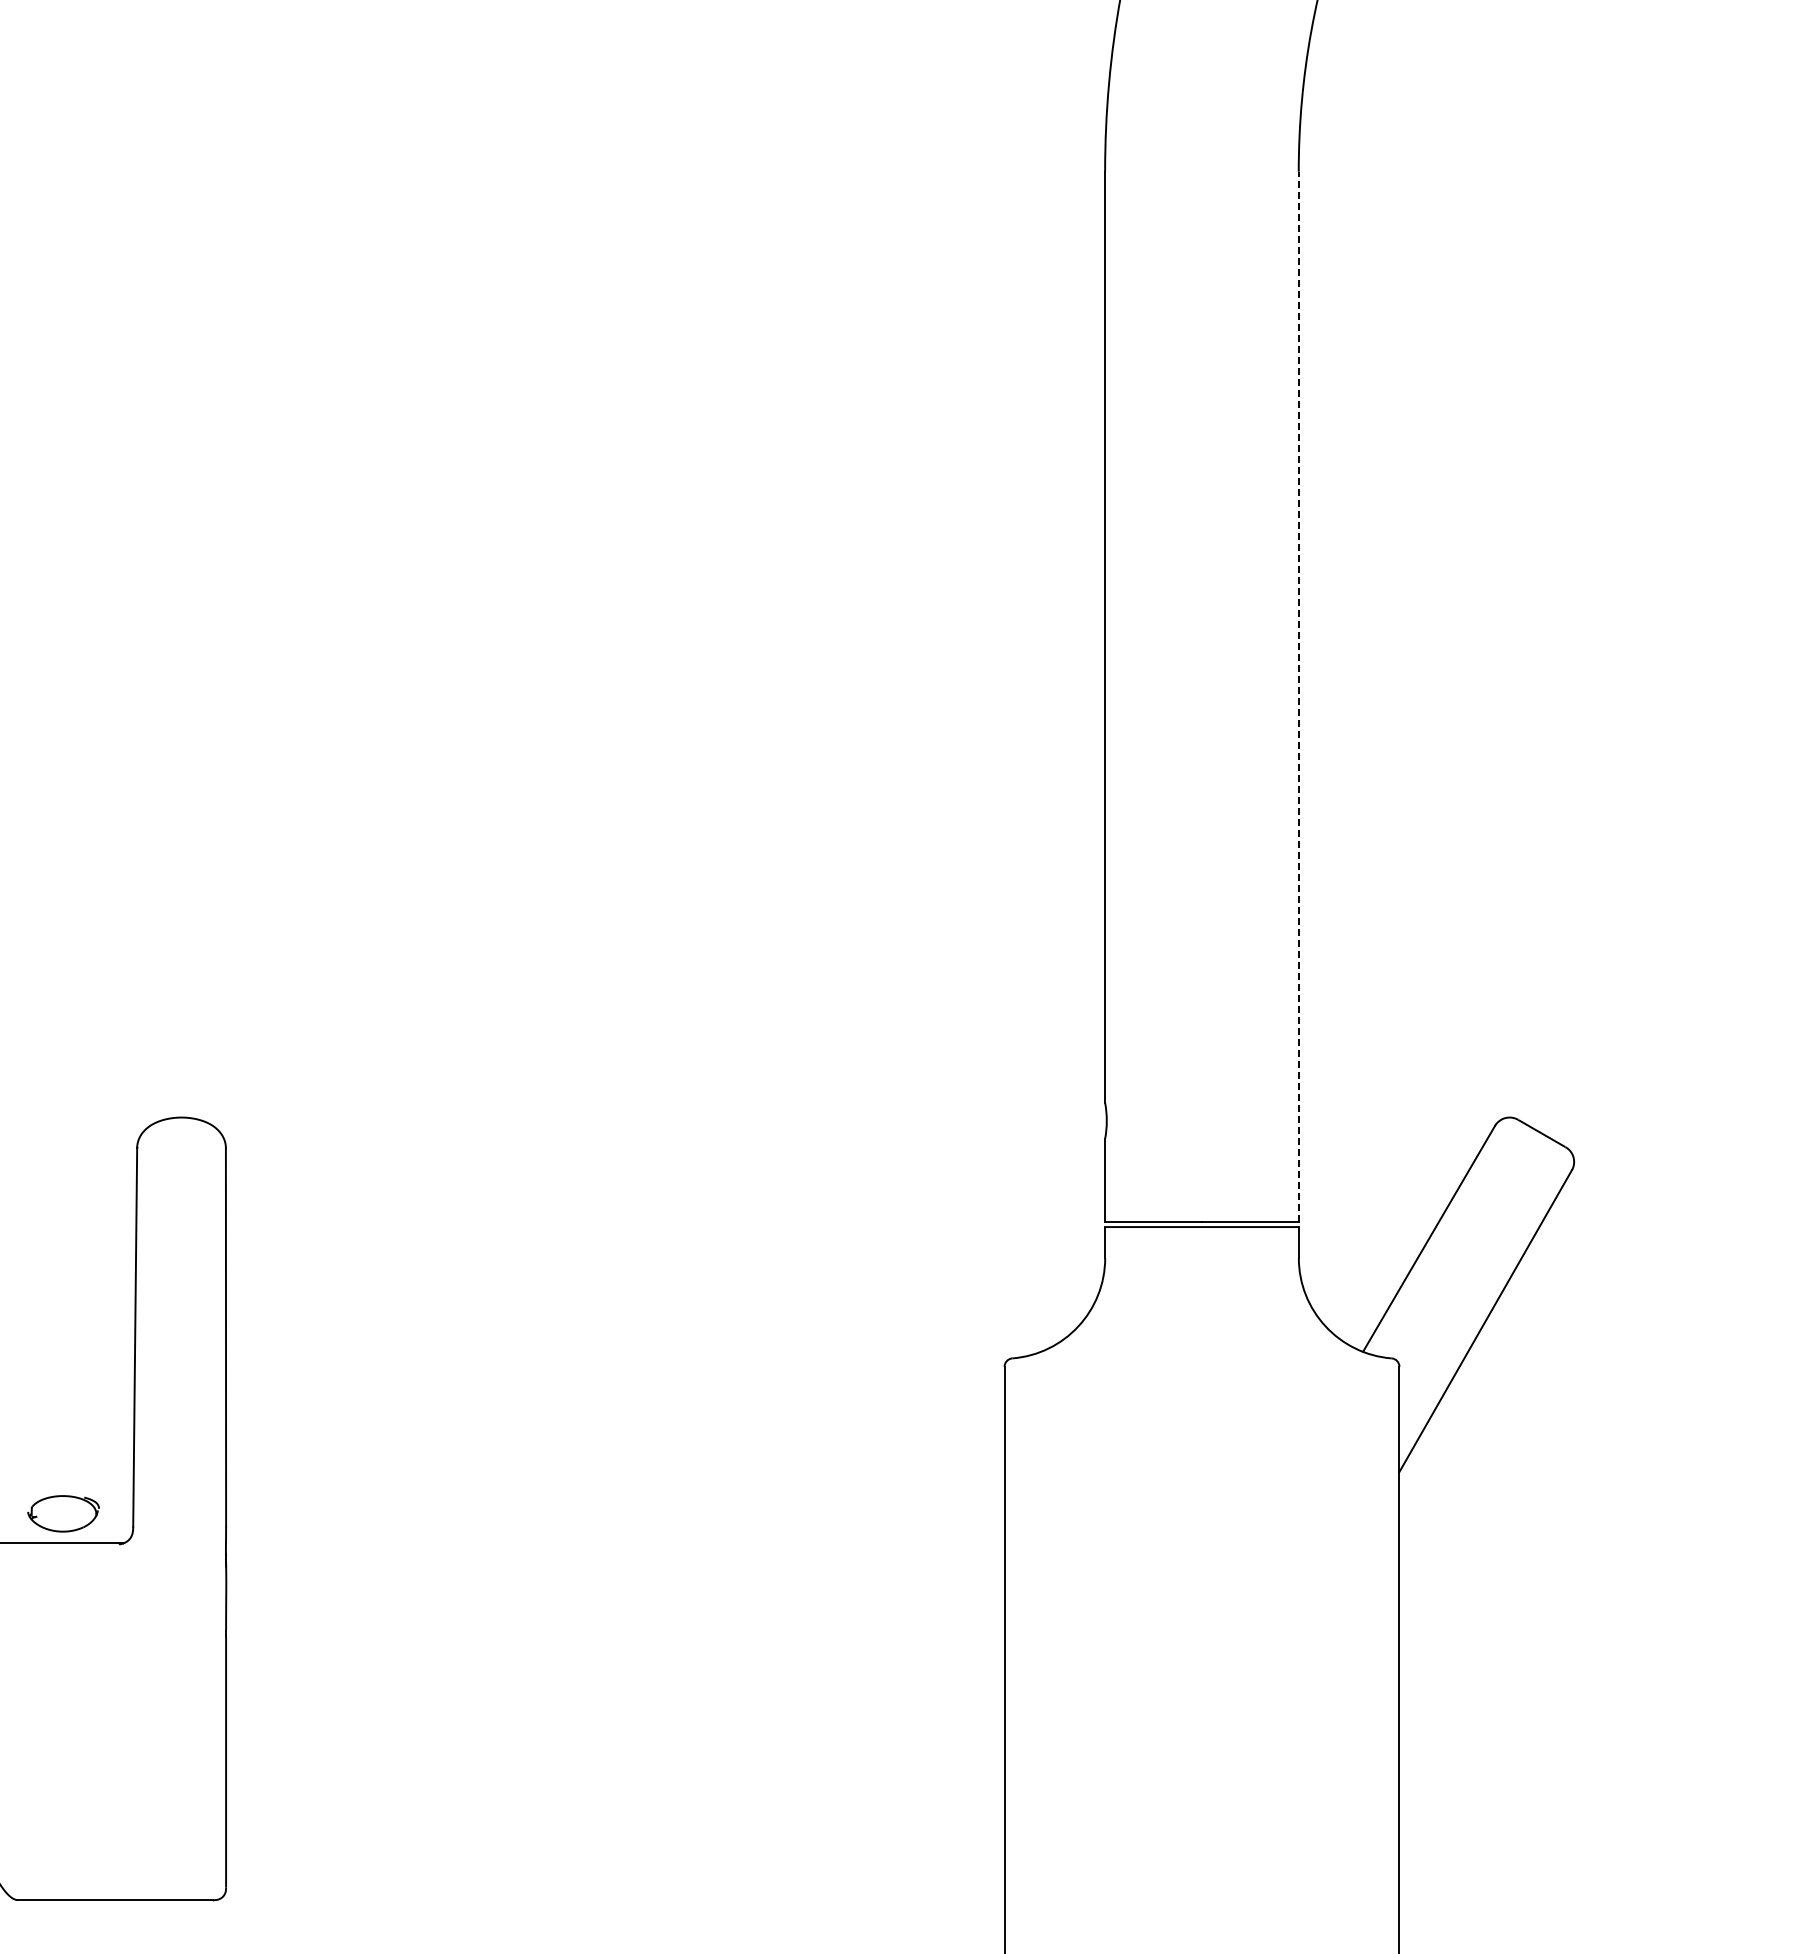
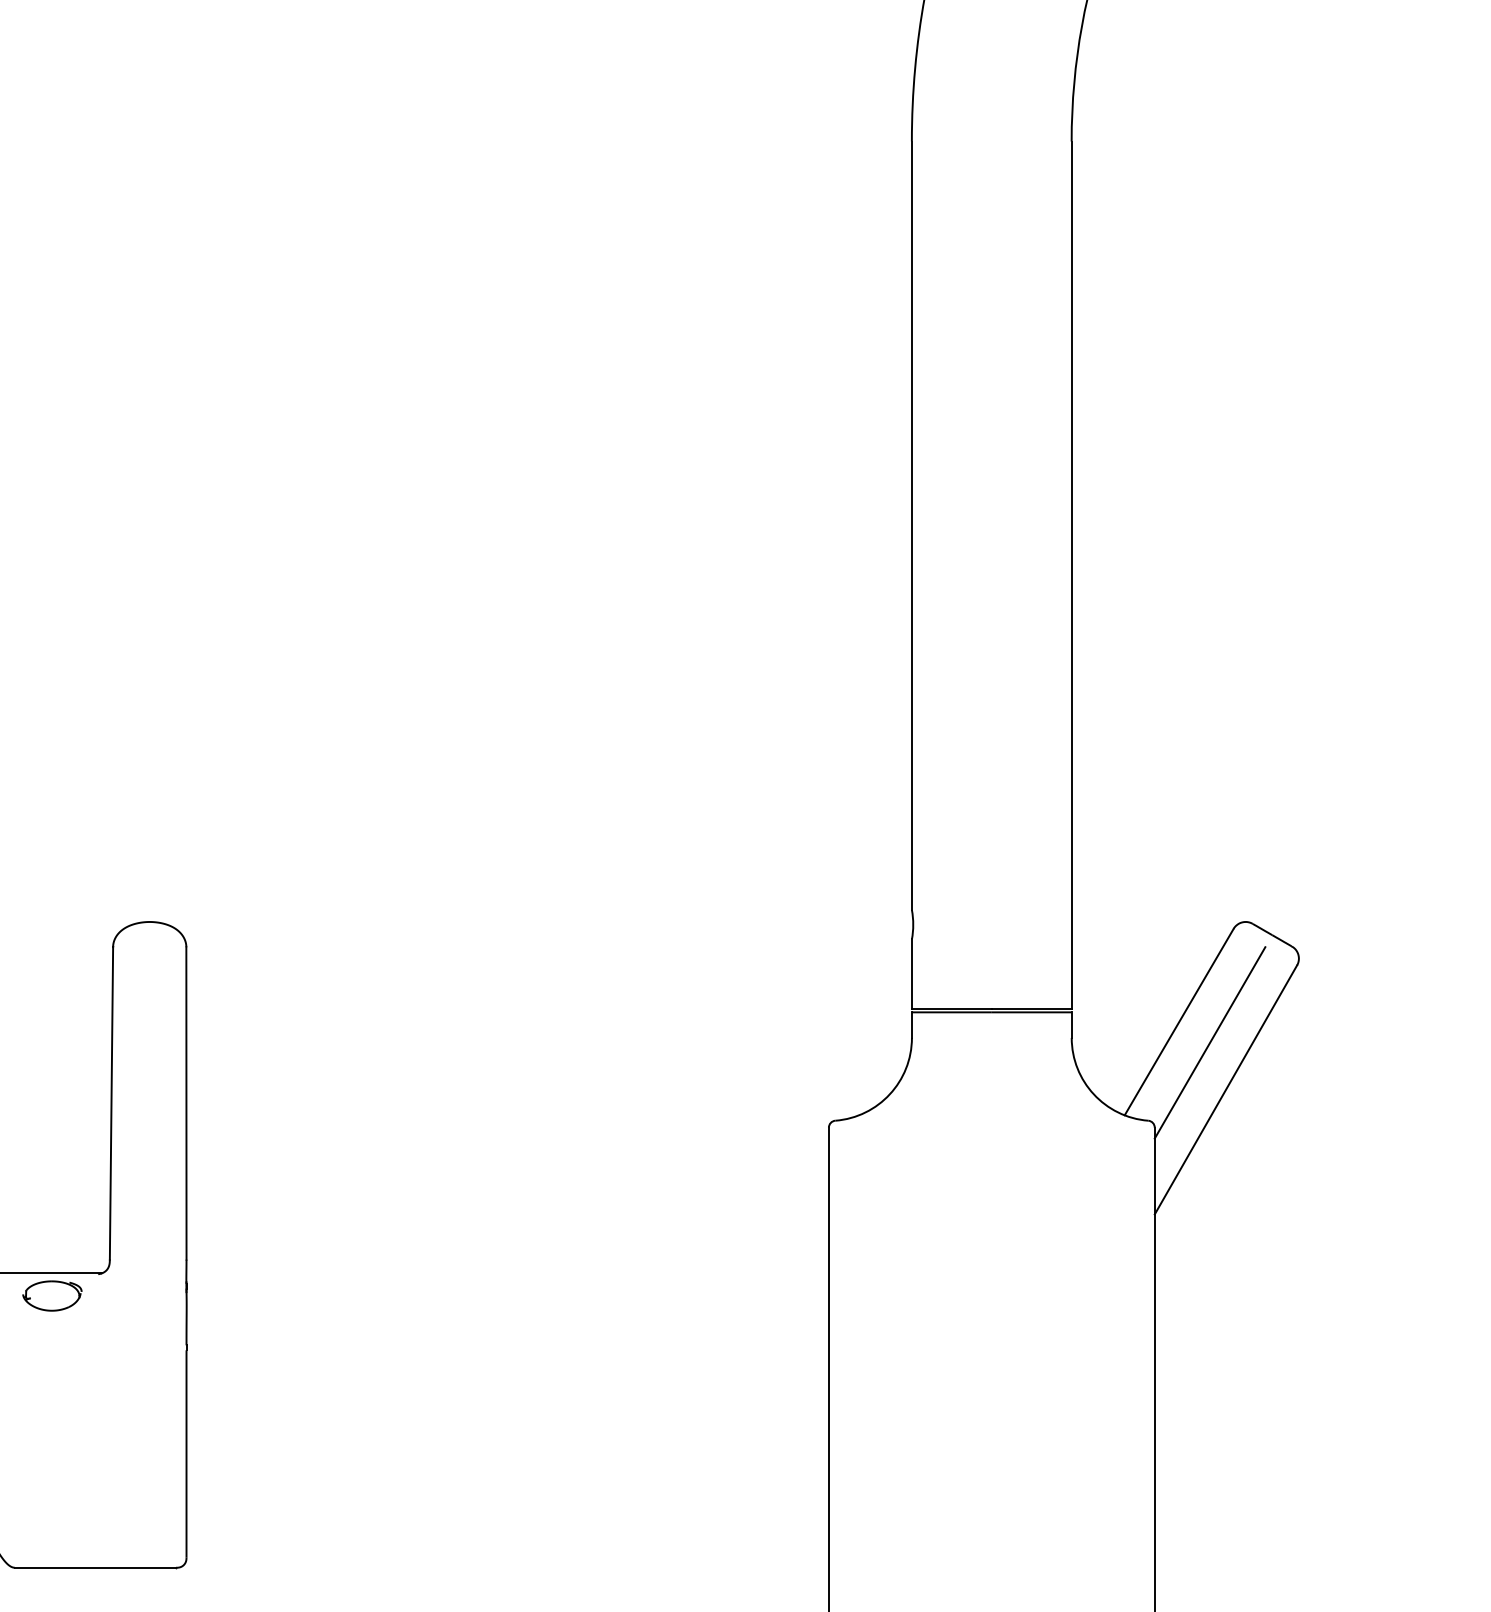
line: (1298, 696) -> (1071, 574), dashed -> solid
line: (1466, 1264) -> (1210, 1043), added
part: (63, 1513) -> (52, 1295), moved

